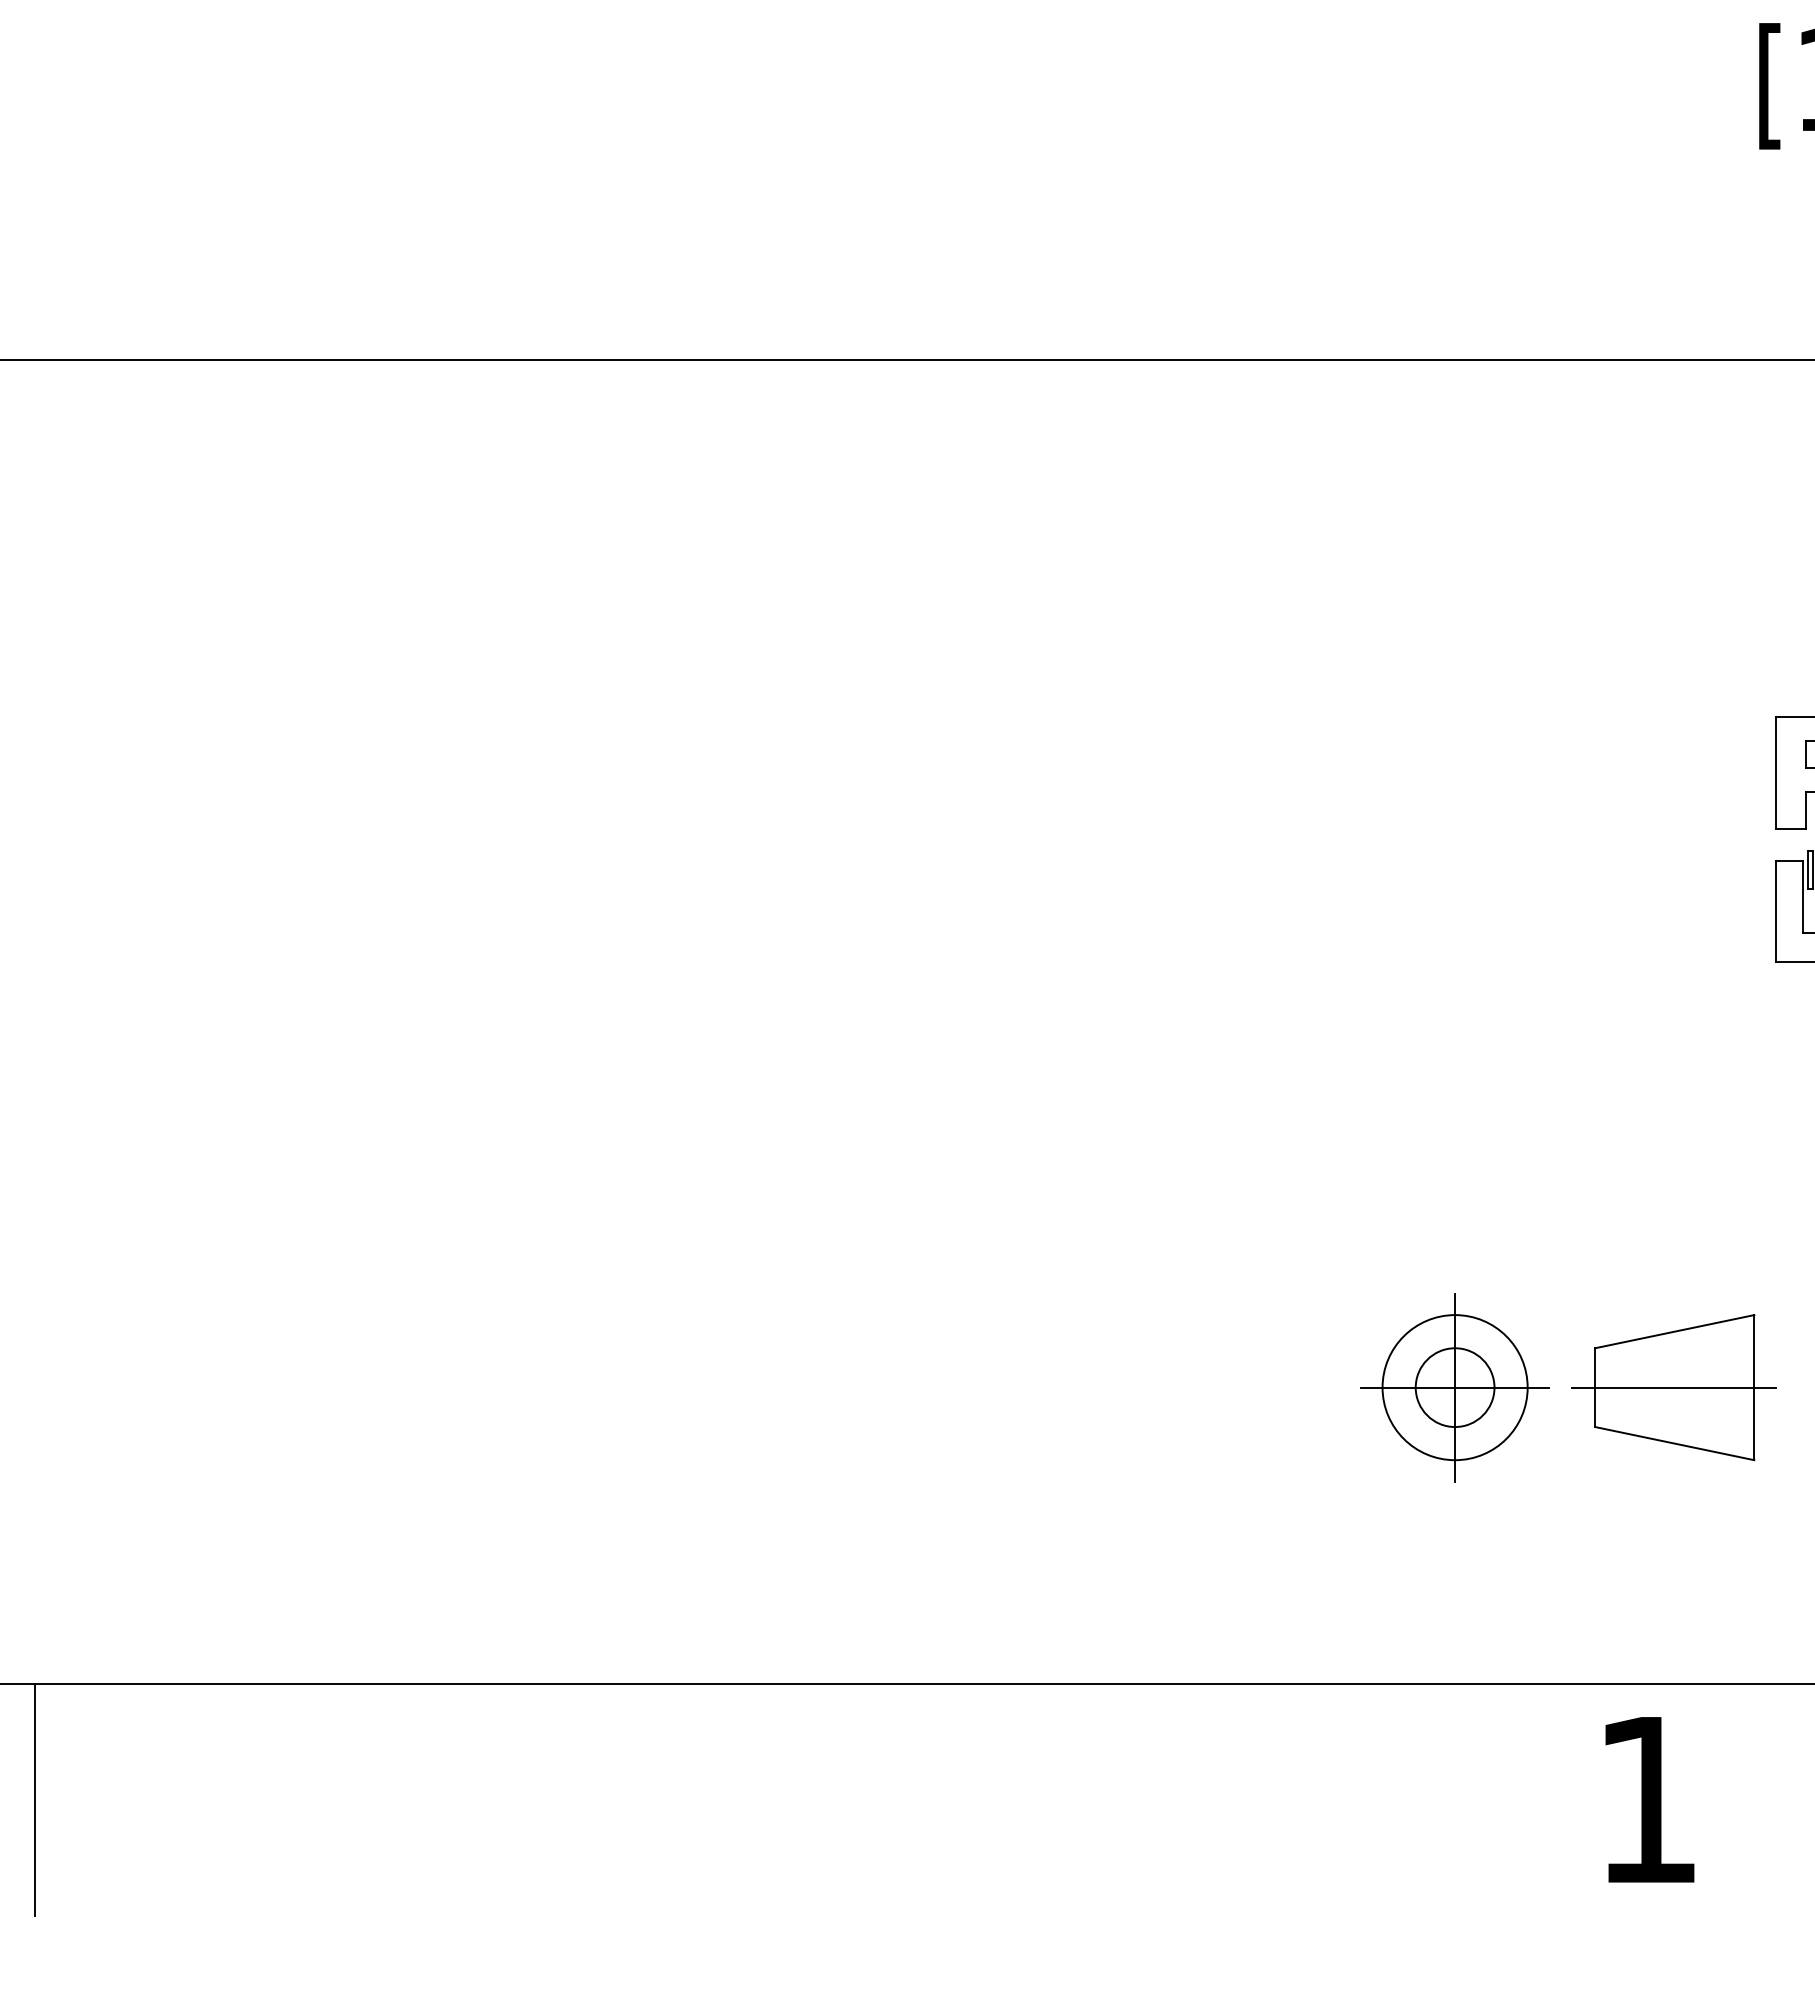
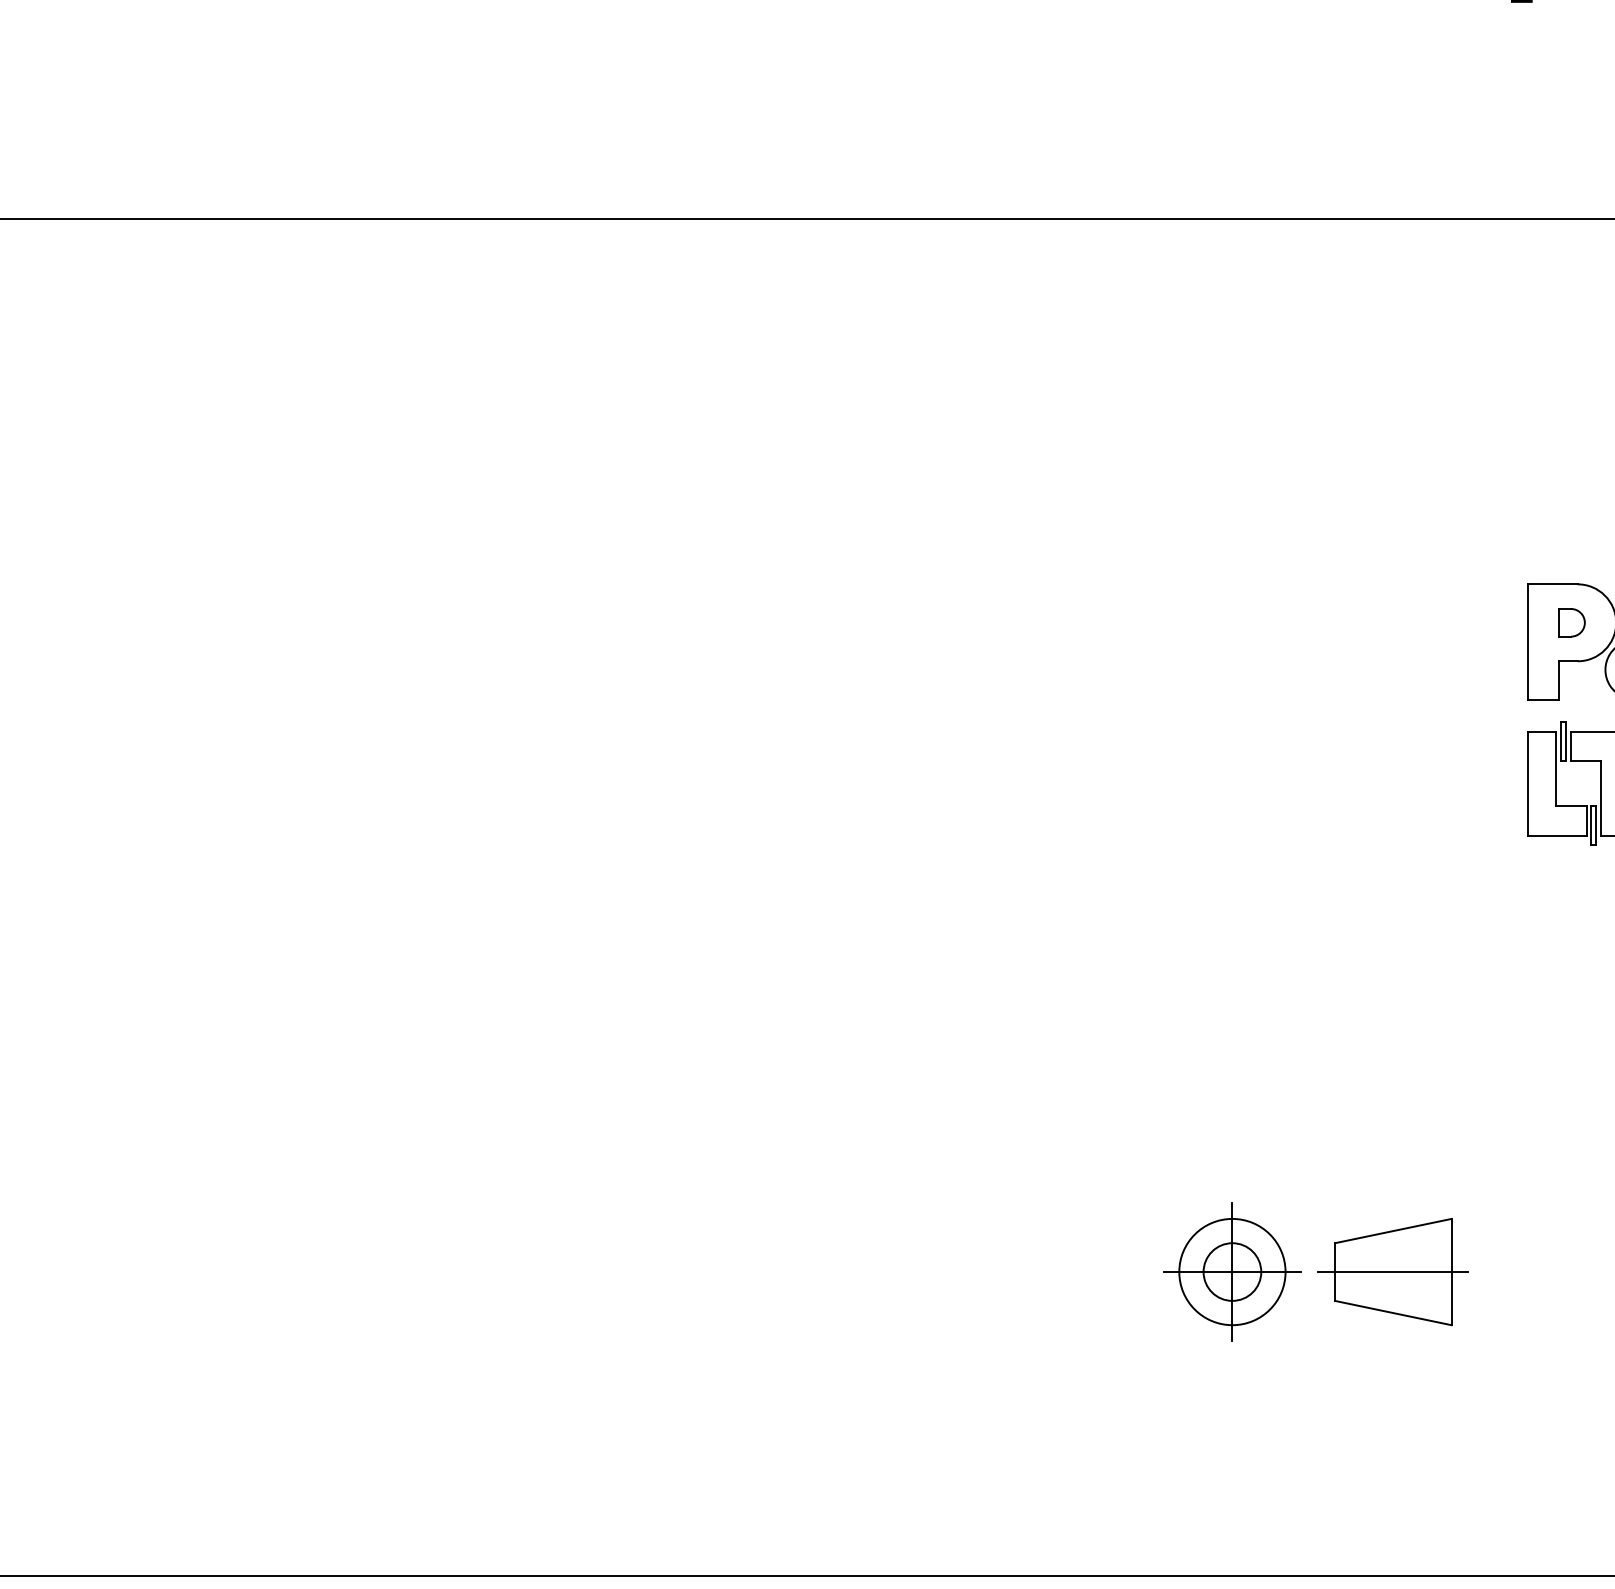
part: (1568, 1387) -> (1315, 1271), size x0.71

